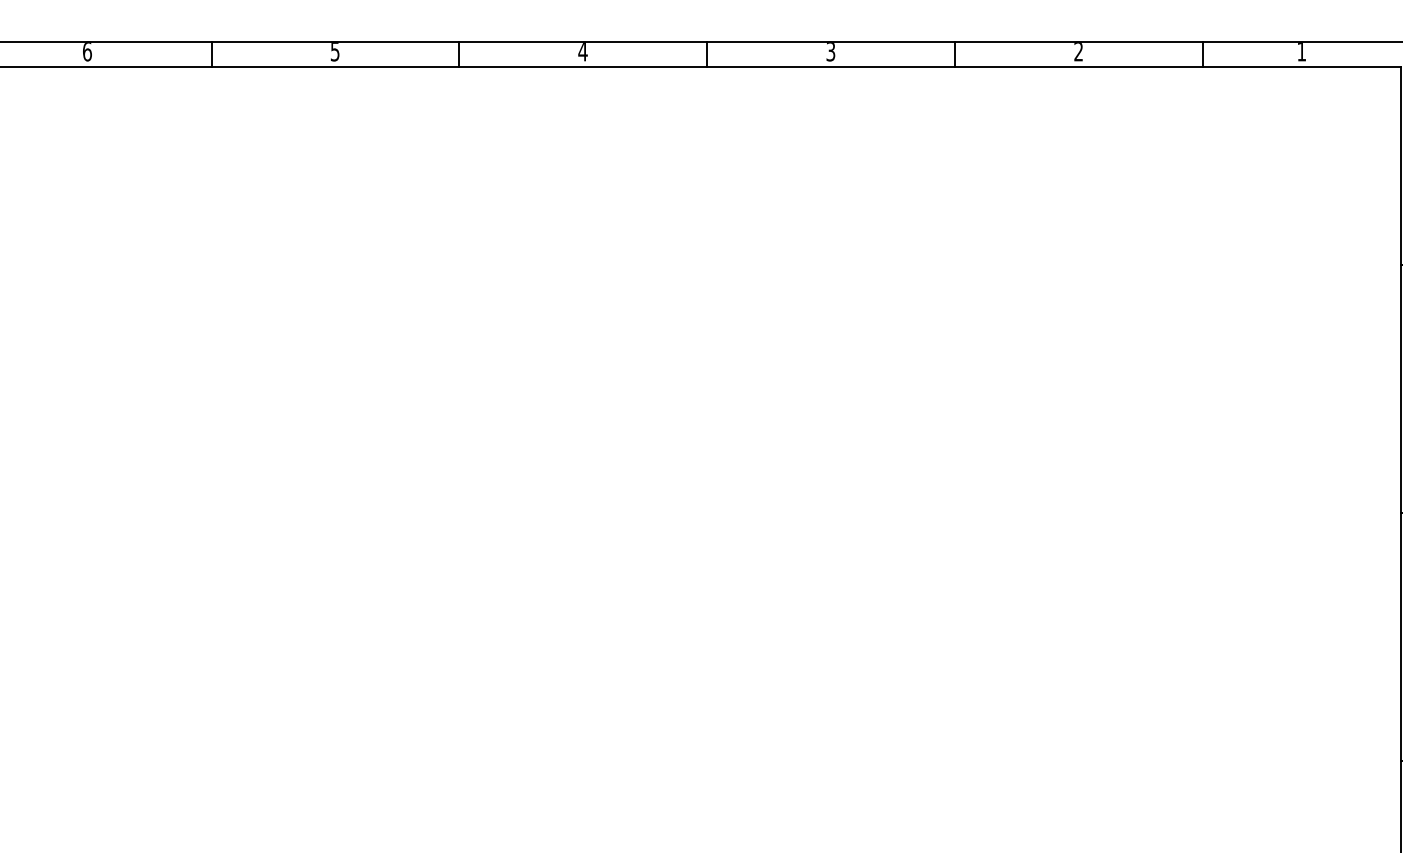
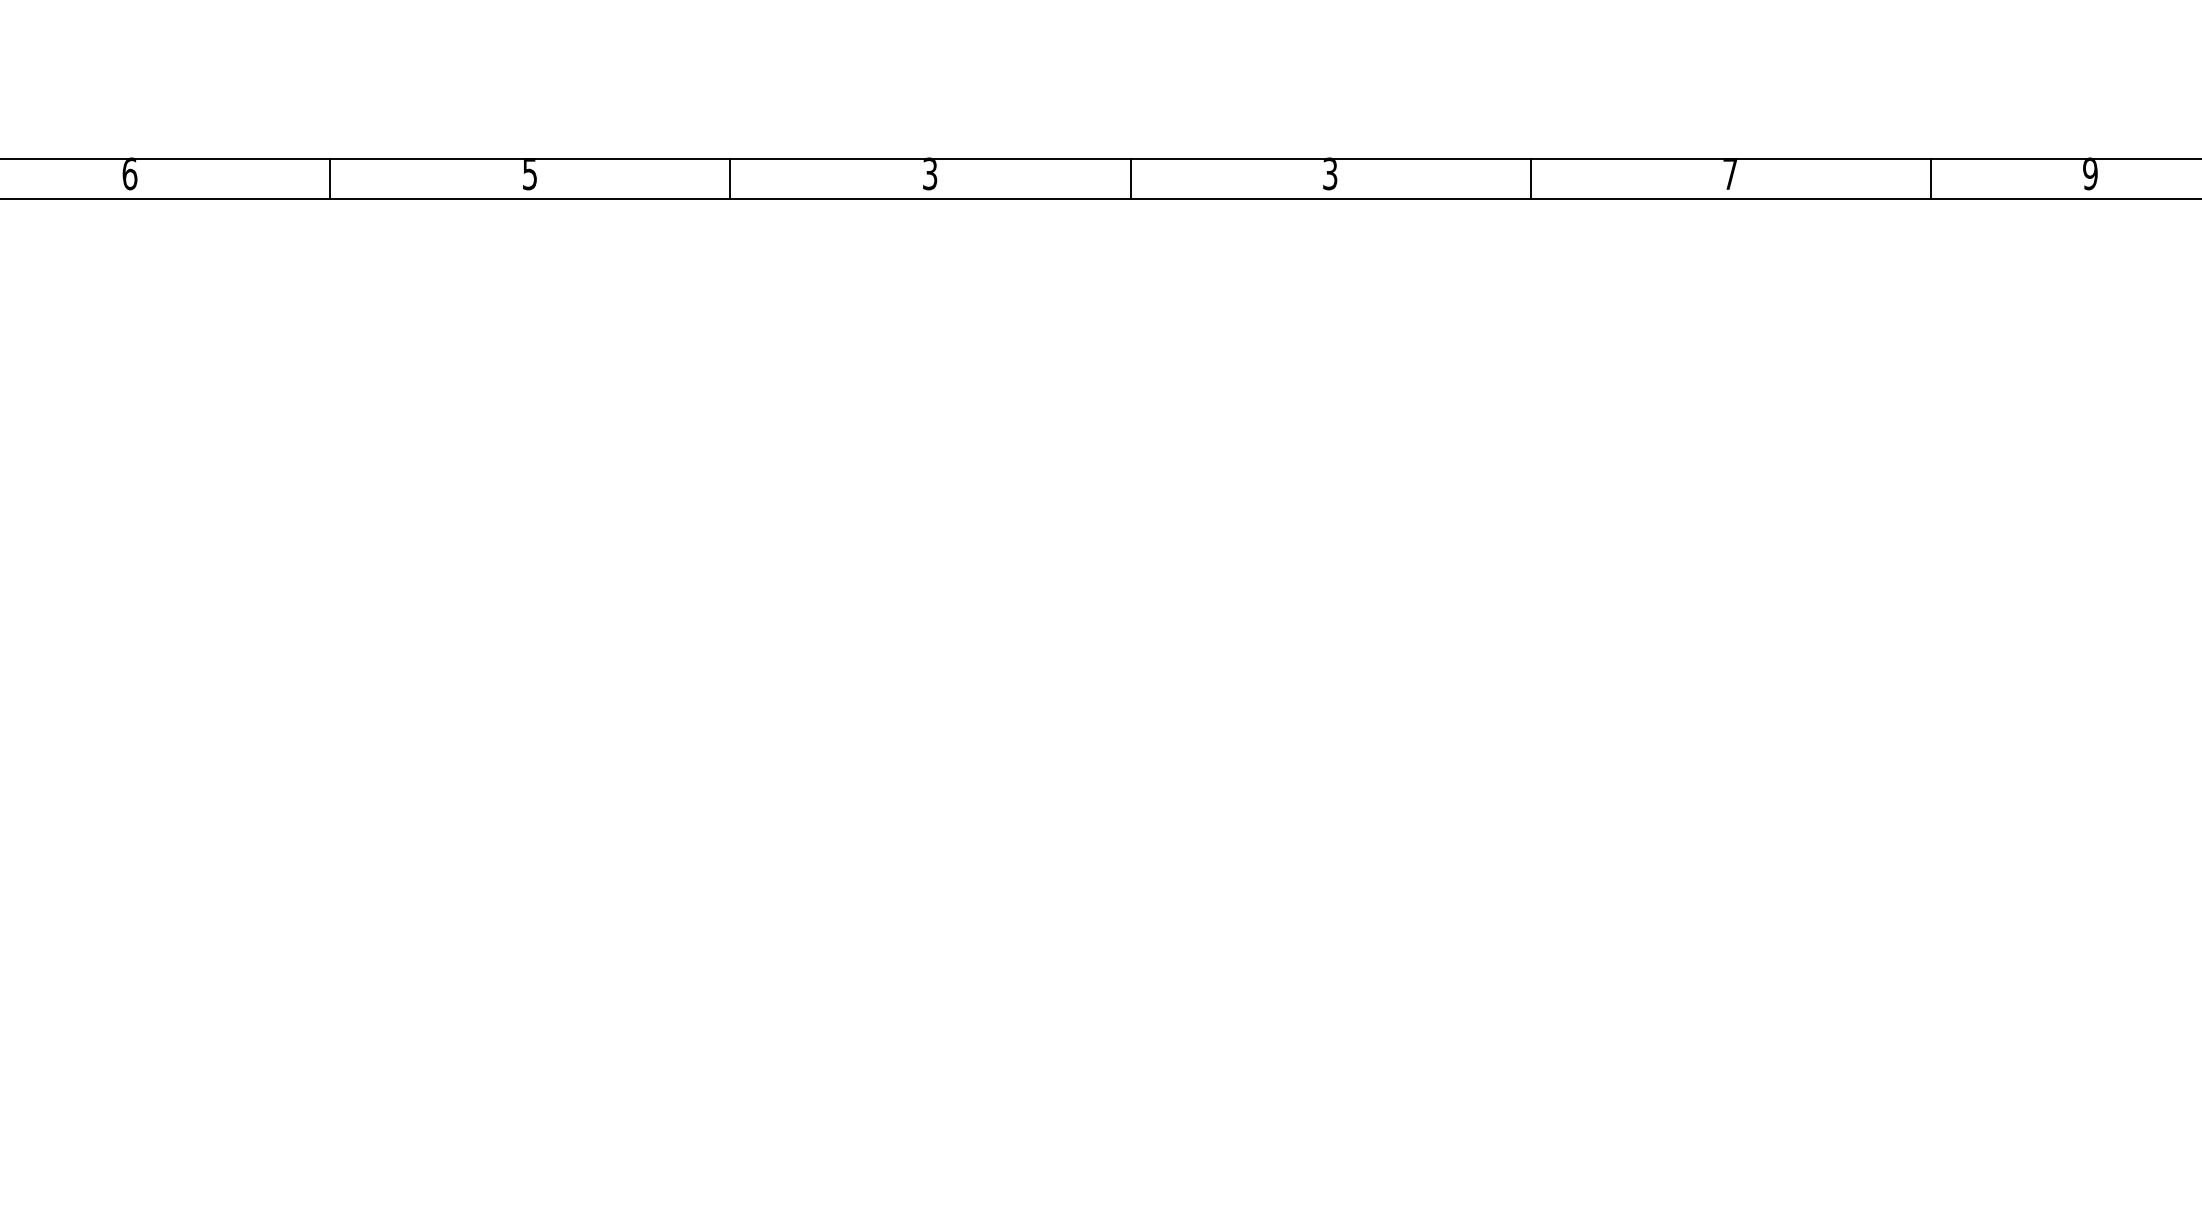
text: (582, 52) -> (929, 175), 4 -> 3
text: (1078, 52) -> (1729, 175), 2 -> 7
text: (1301, 52) -> (2089, 175), 1 -> 9

